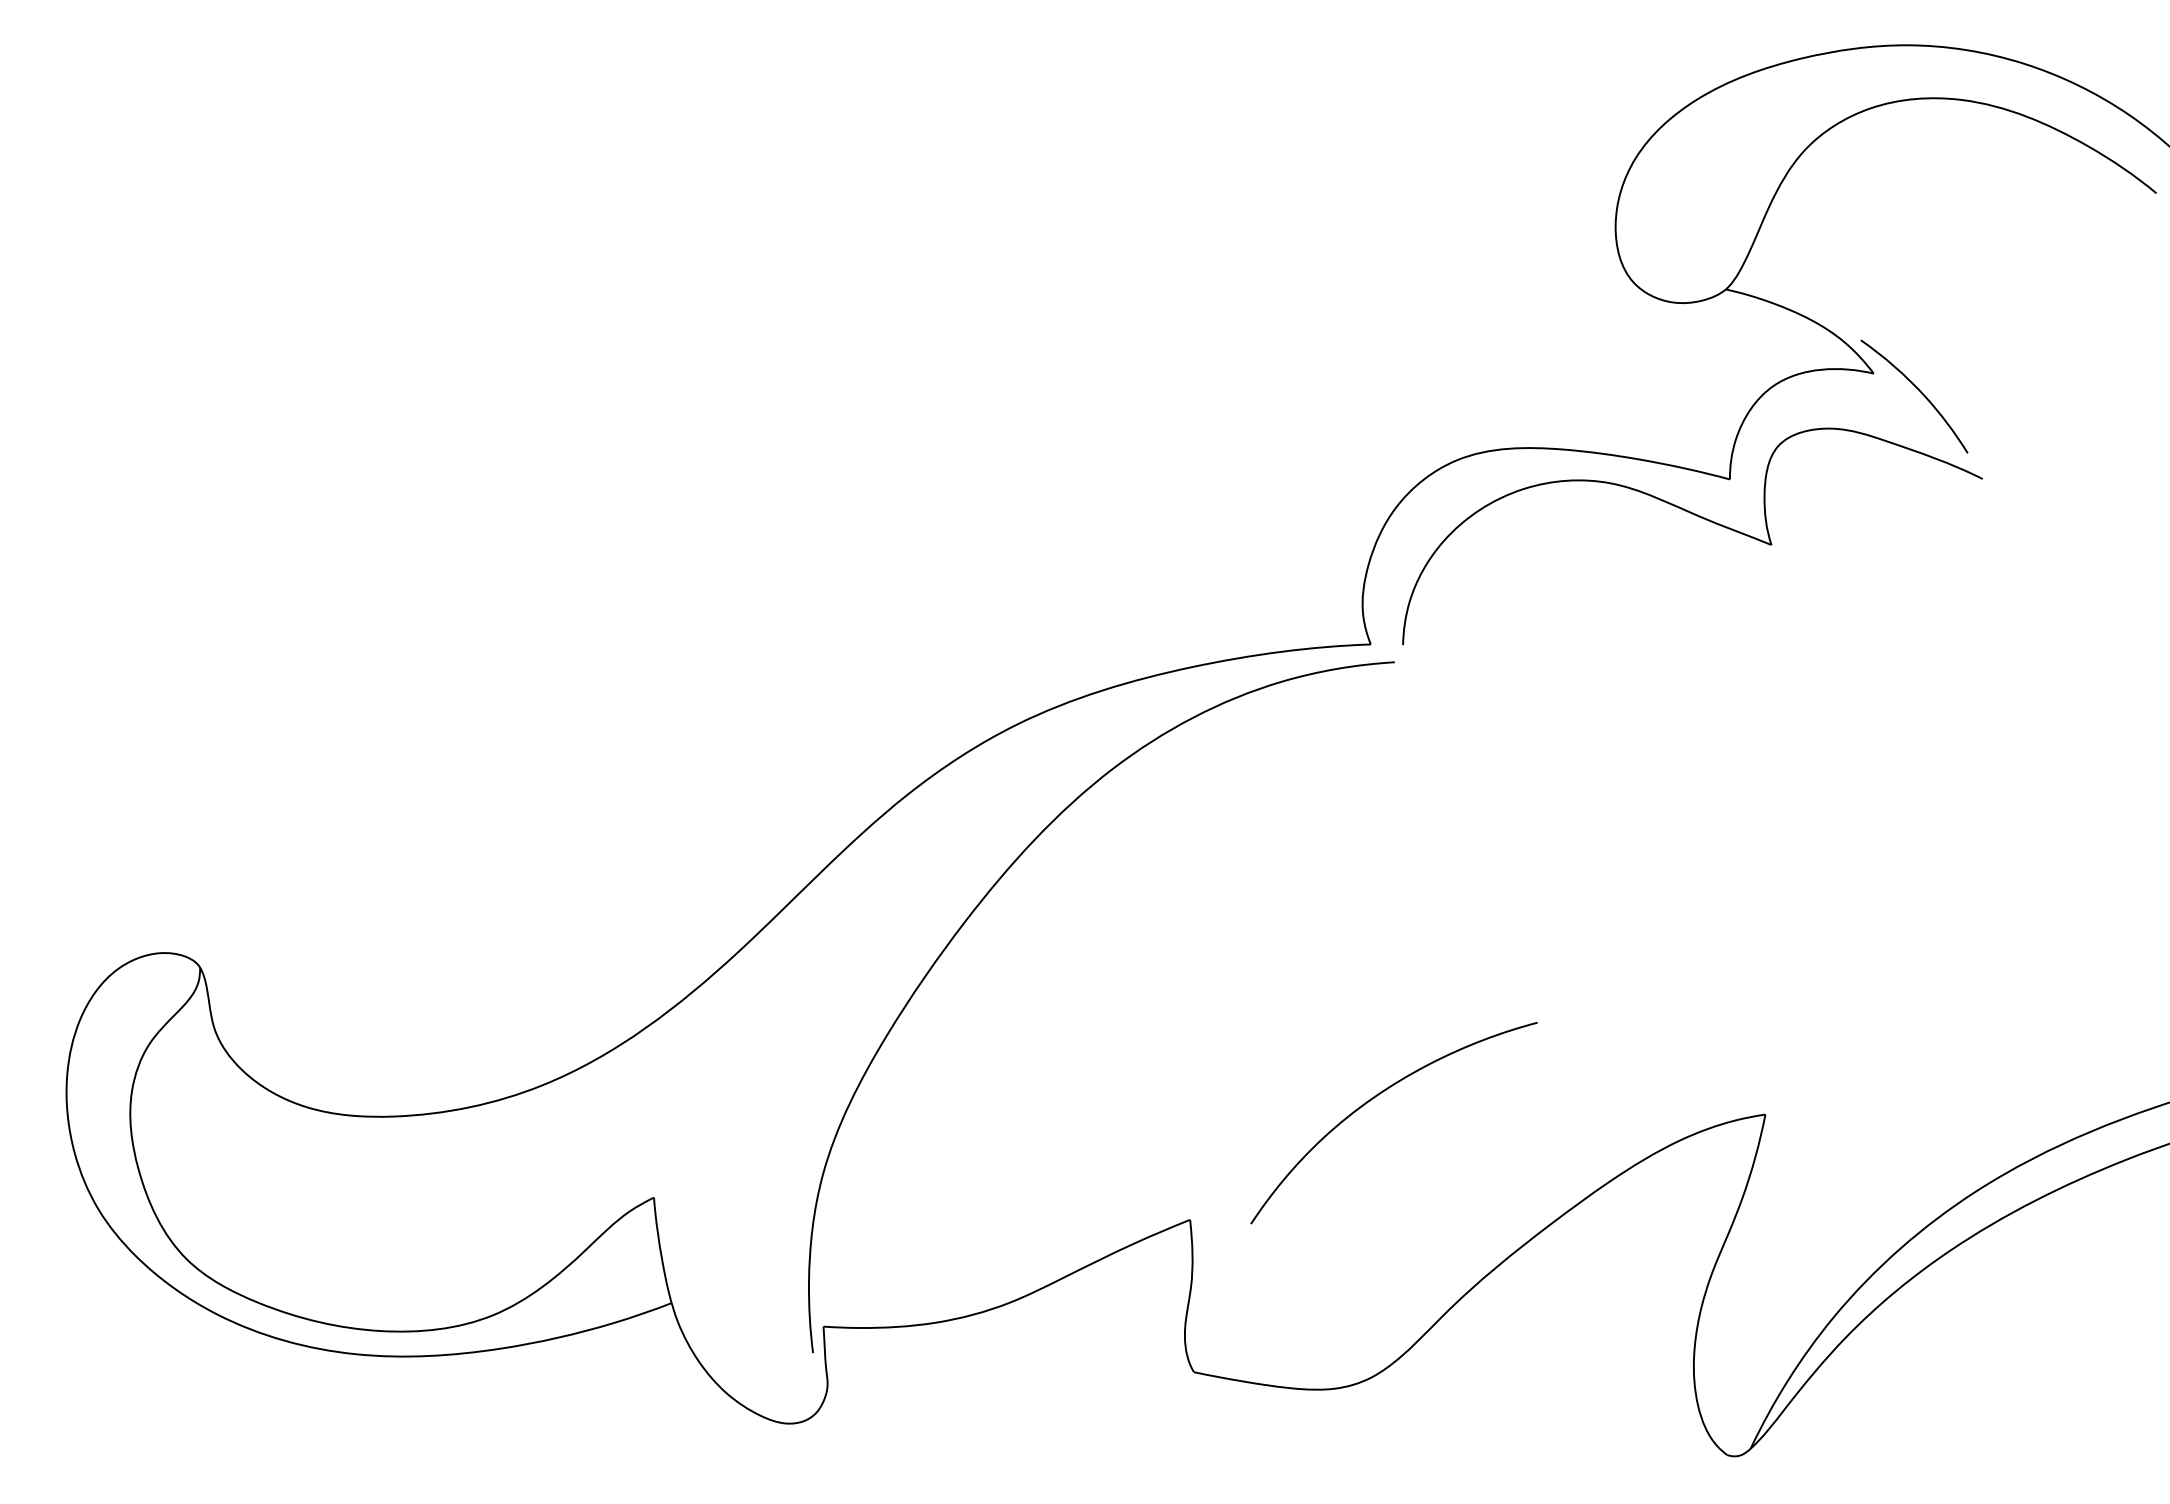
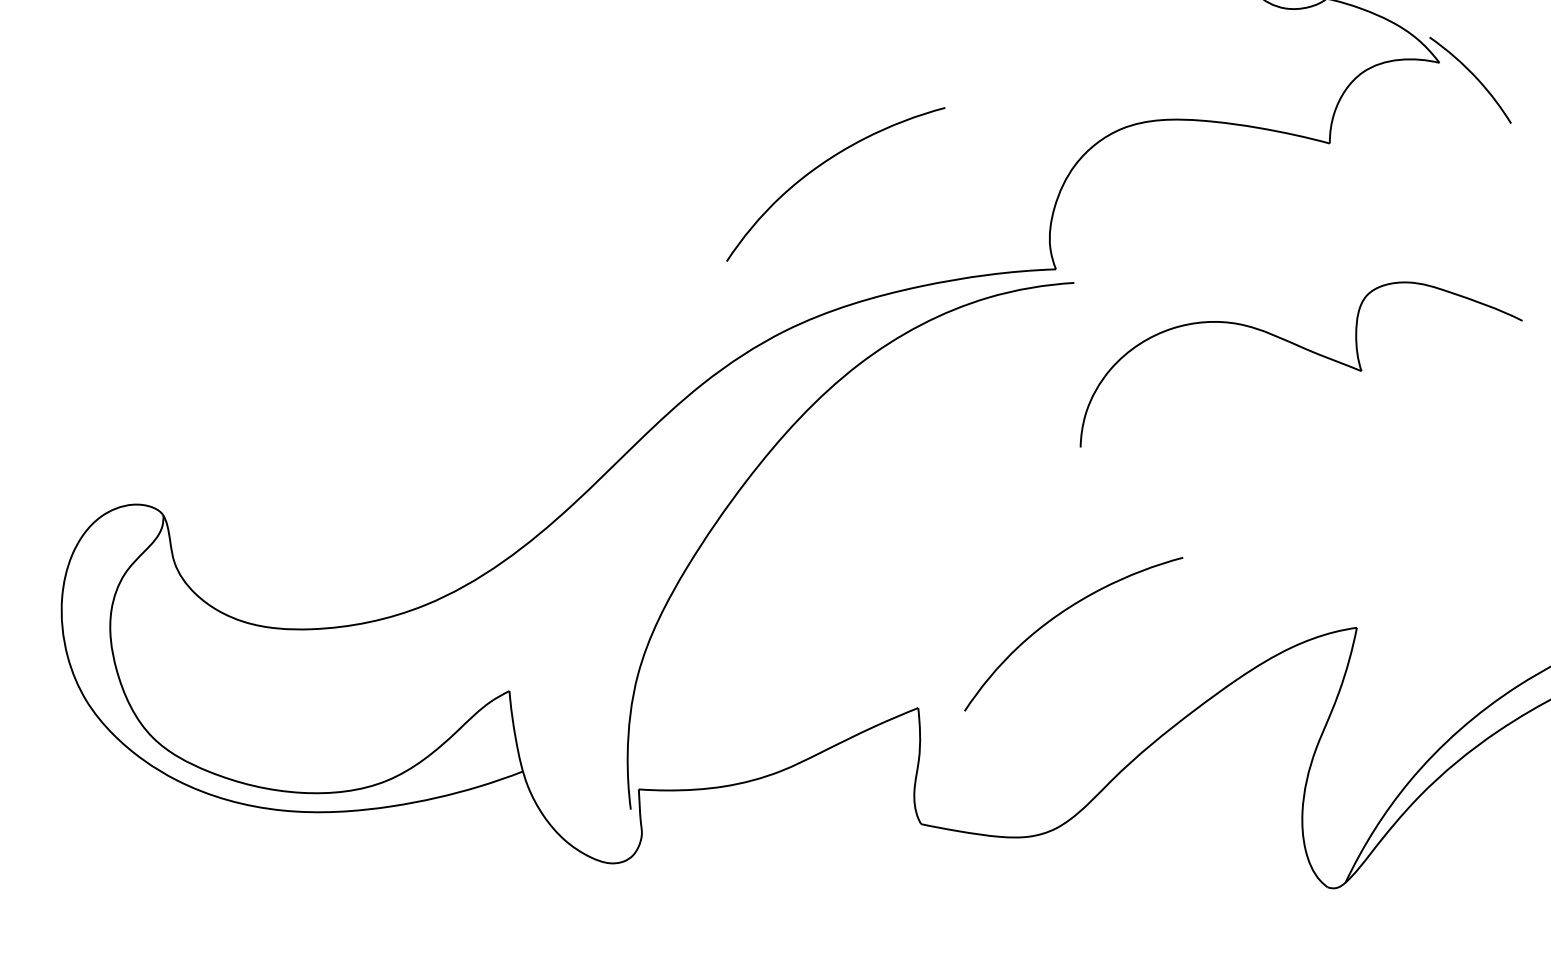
curve: (1061, 509) -> (820, 166), added
part: (1701, 518) -> (1308, 350), moved

